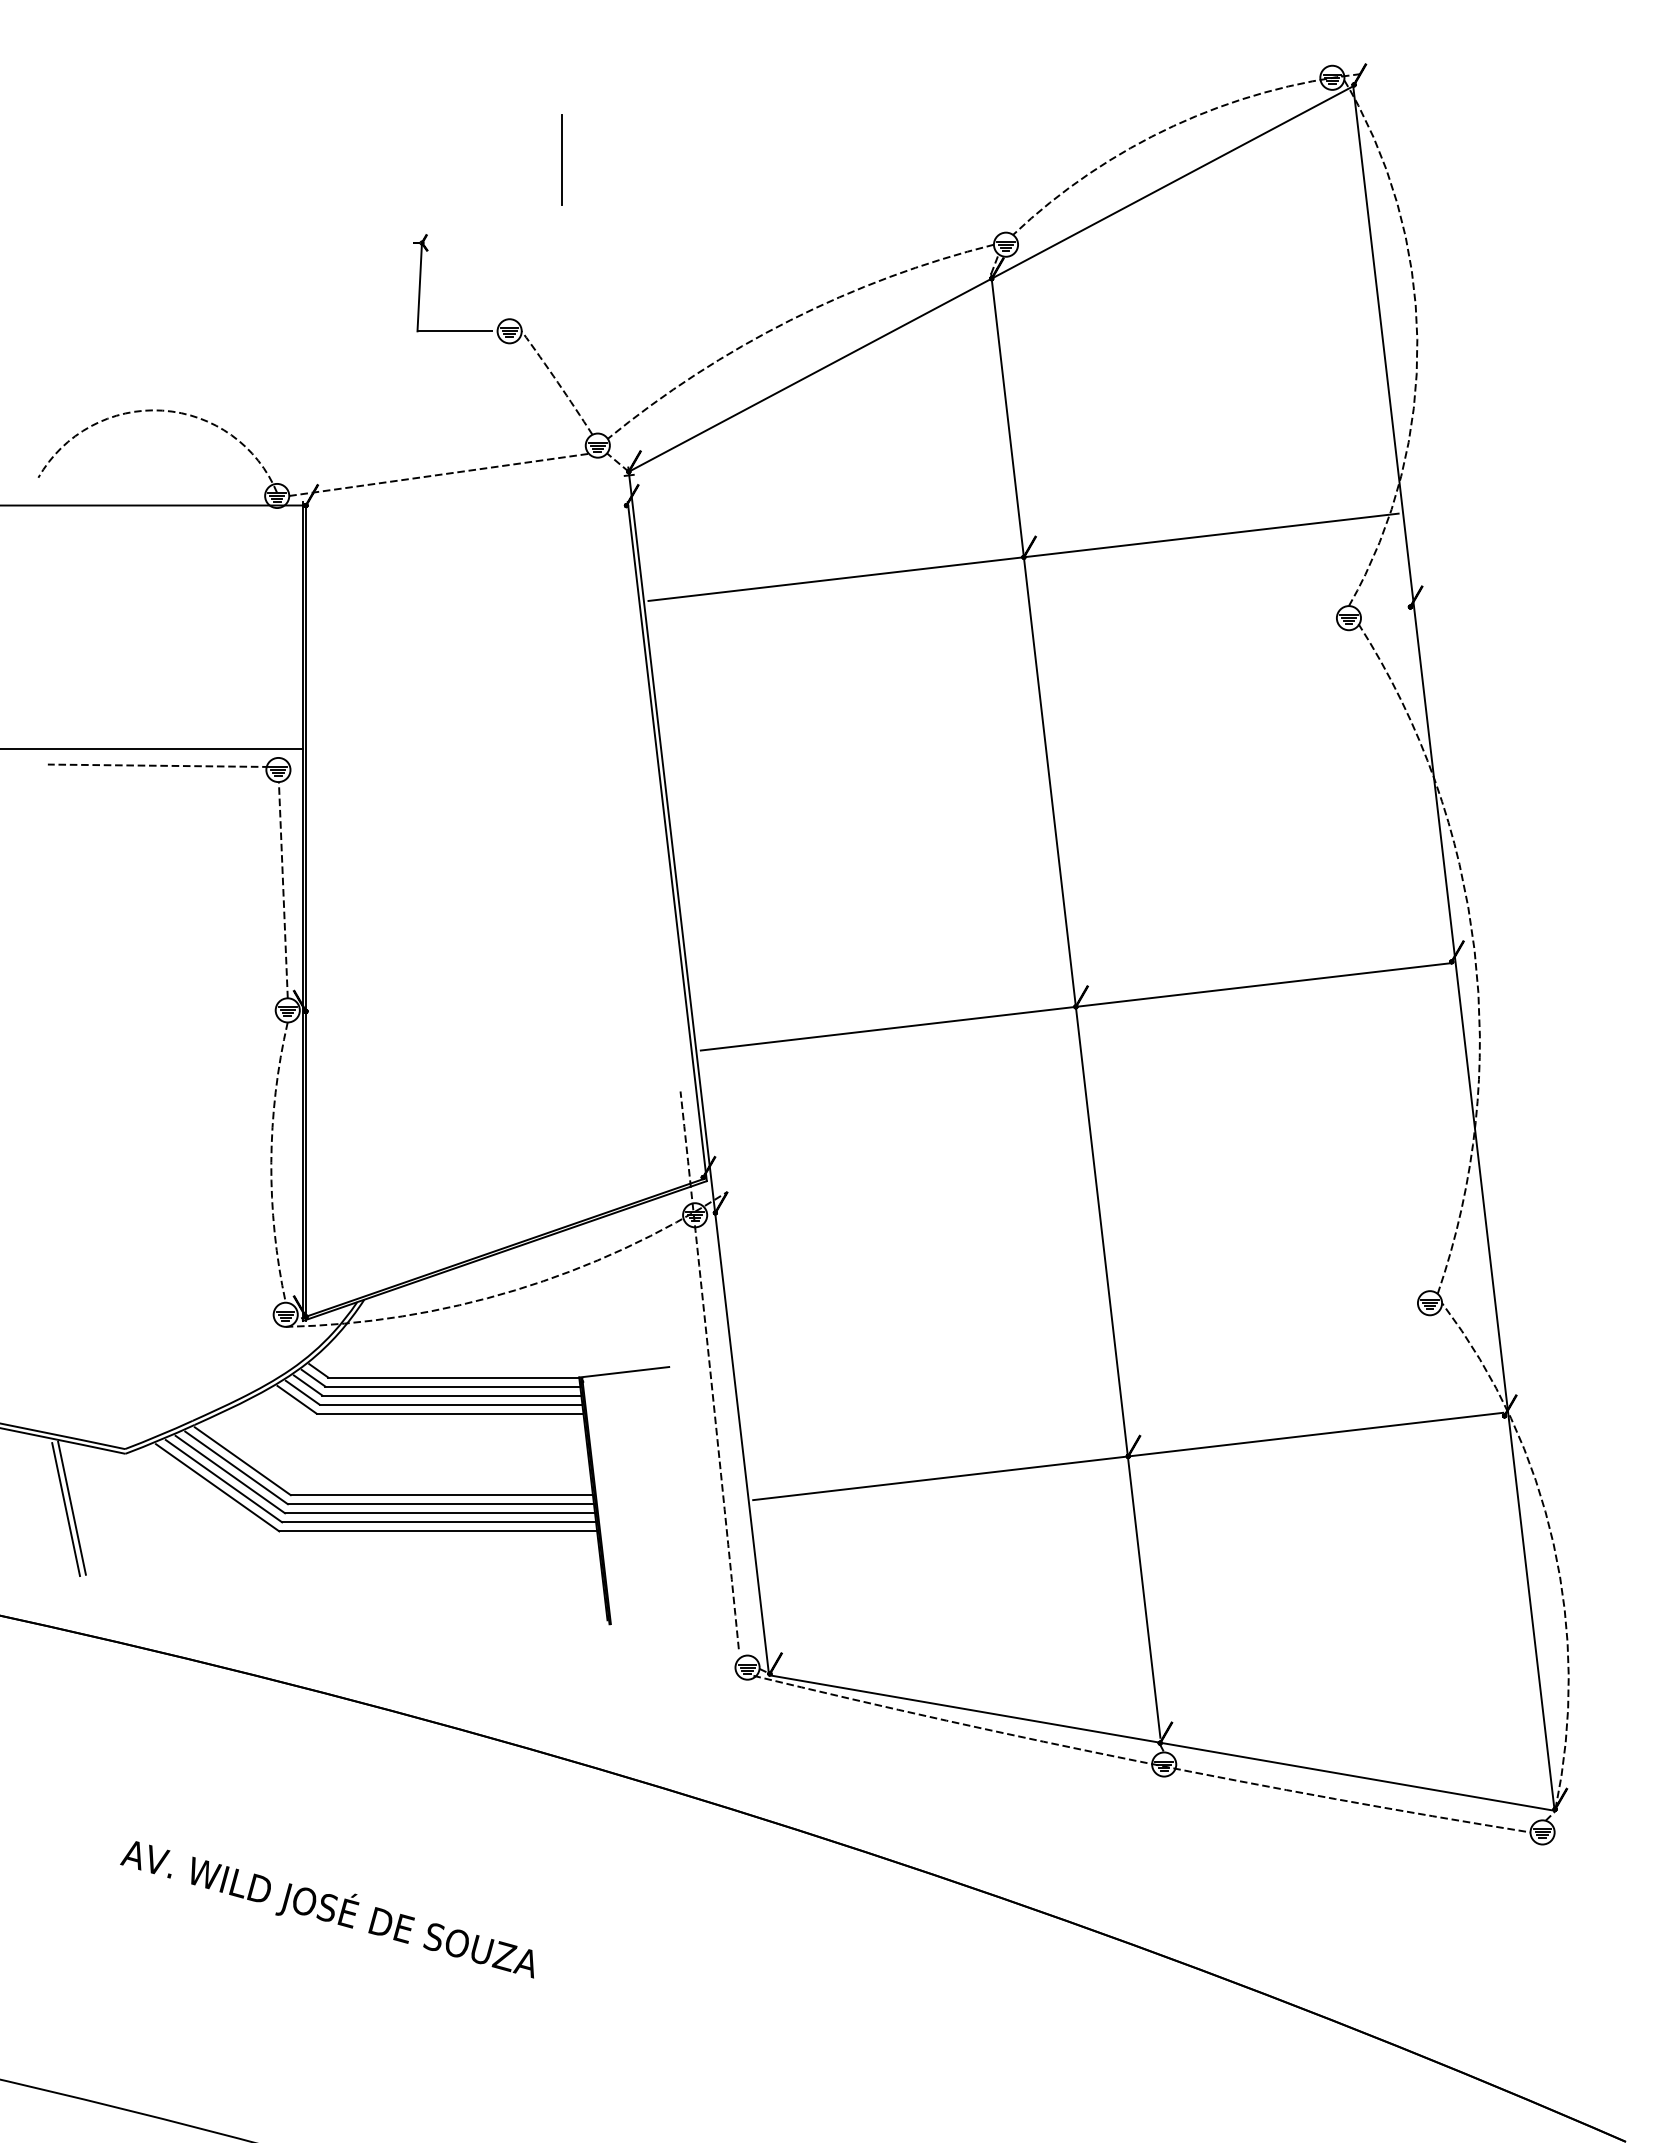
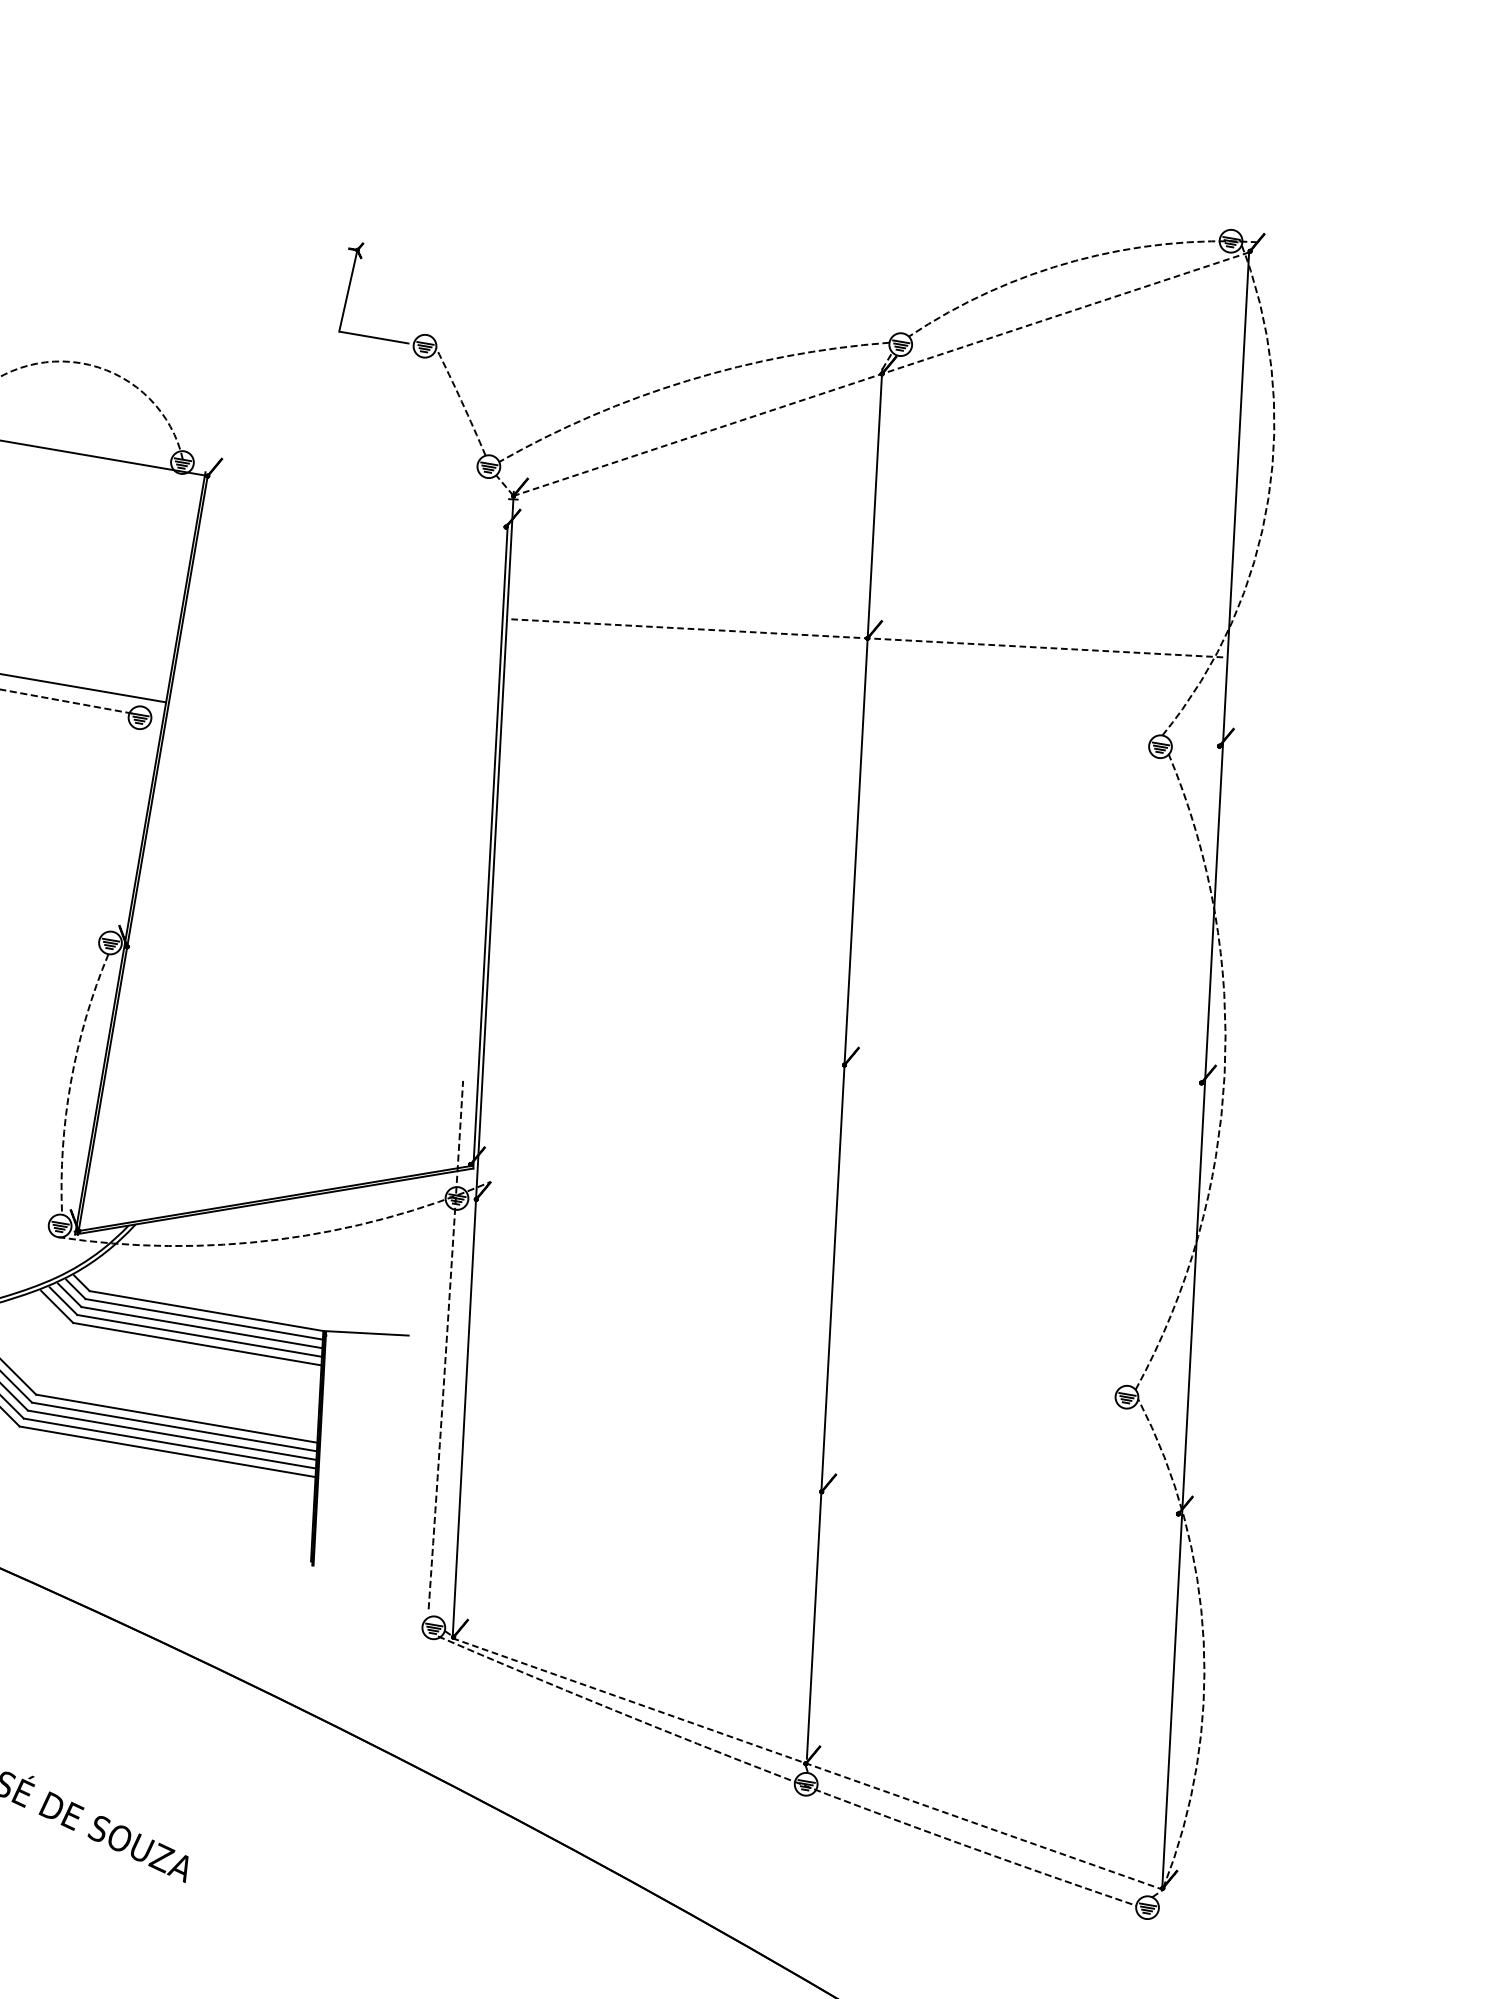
line: (561, 159) -> (500, 194), removed
line: (990, 279) -> (880, 374), solid -> dashed
line: (438, 474) -> (336, 468), removed
line: (1023, 557) -> (867, 638), solid -> dashed
line: (282, 890) -> (124, 830), removed
line: (1075, 1006) -> (844, 1064), removed
line: (1128, 1456) -> (821, 1491), removed
line: (1161, 1743) -> (807, 1764), solid -> dashed

